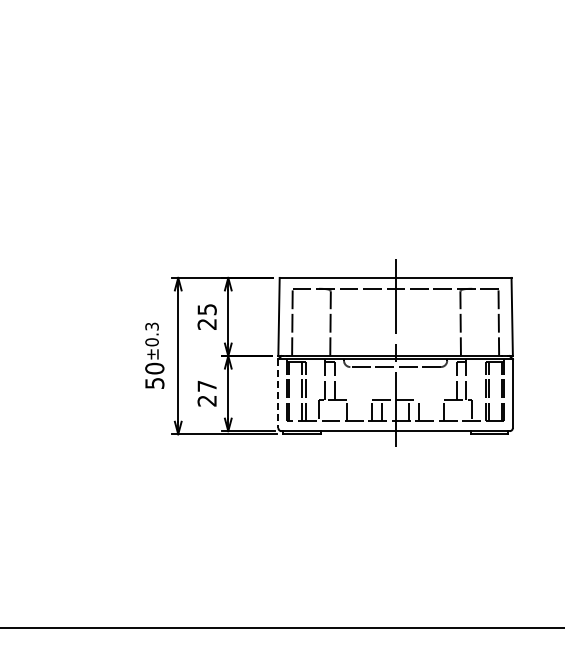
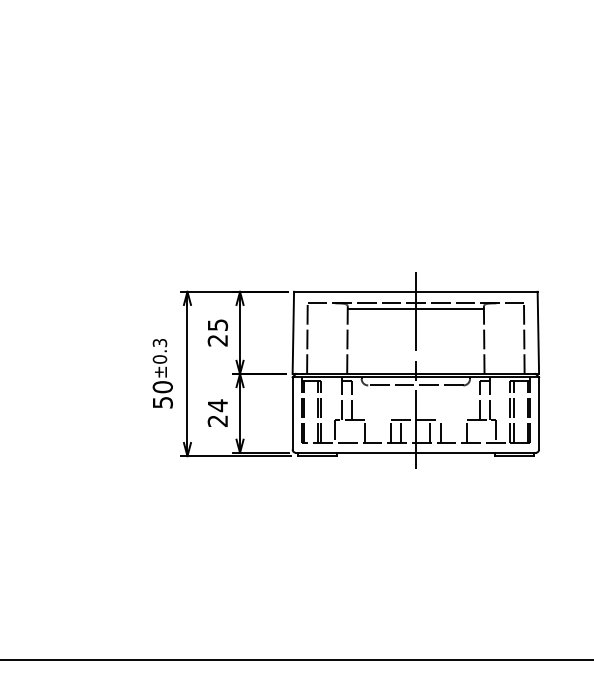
line: (395, 294) -> (415, 309), added
text: (206, 386) -> (217, 405), 27 -> 24
line: (278, 394) -> (292, 414), dashed -> solid

